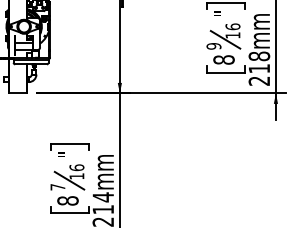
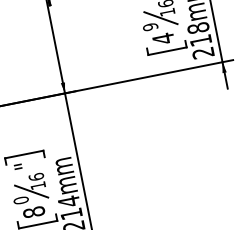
text: (223, 60) -> (163, 39), 8 -> 4
text: (57, 186) -> (20, 199), 7 -> 0

